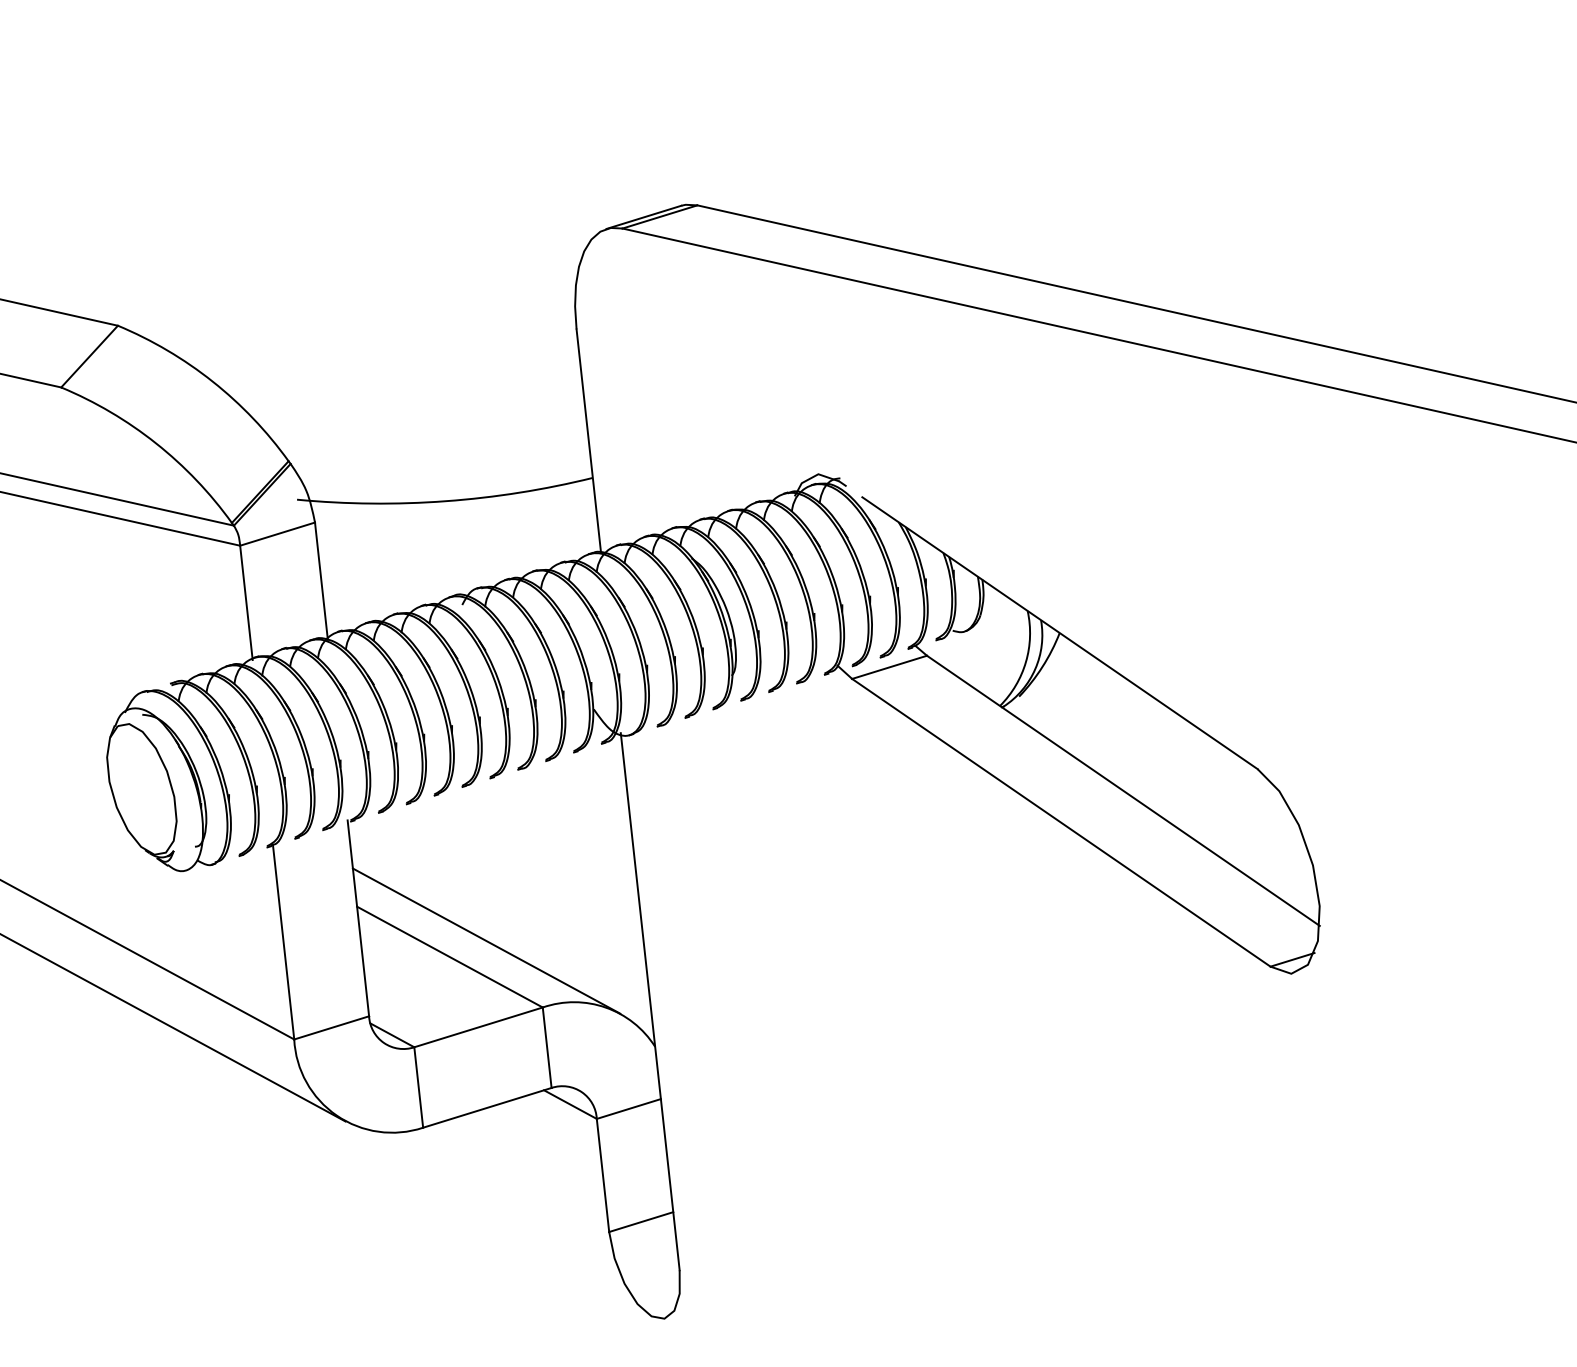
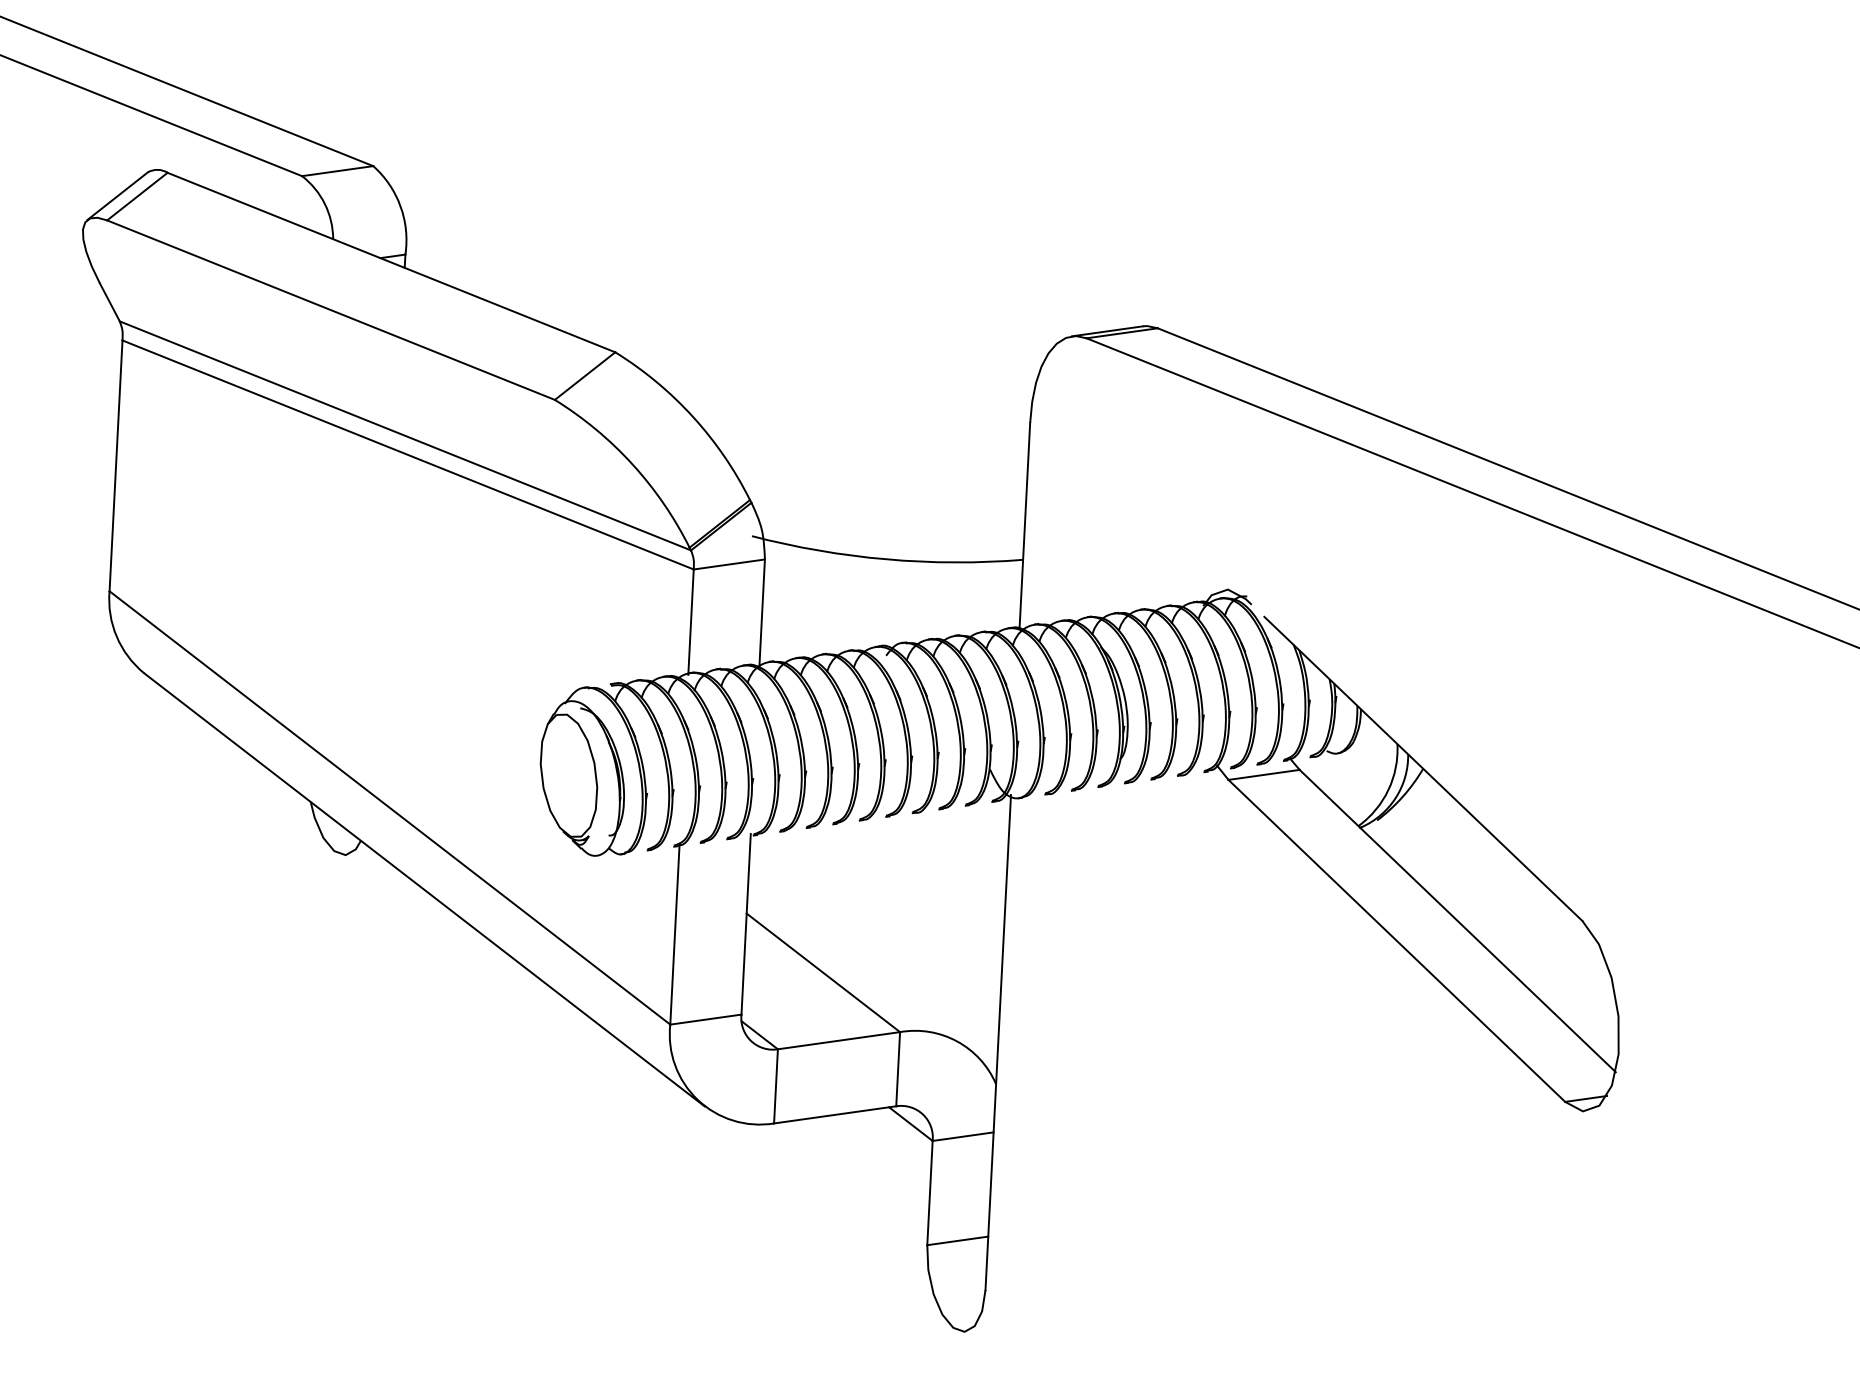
line: (486, 940) -> (858, 963), removed

